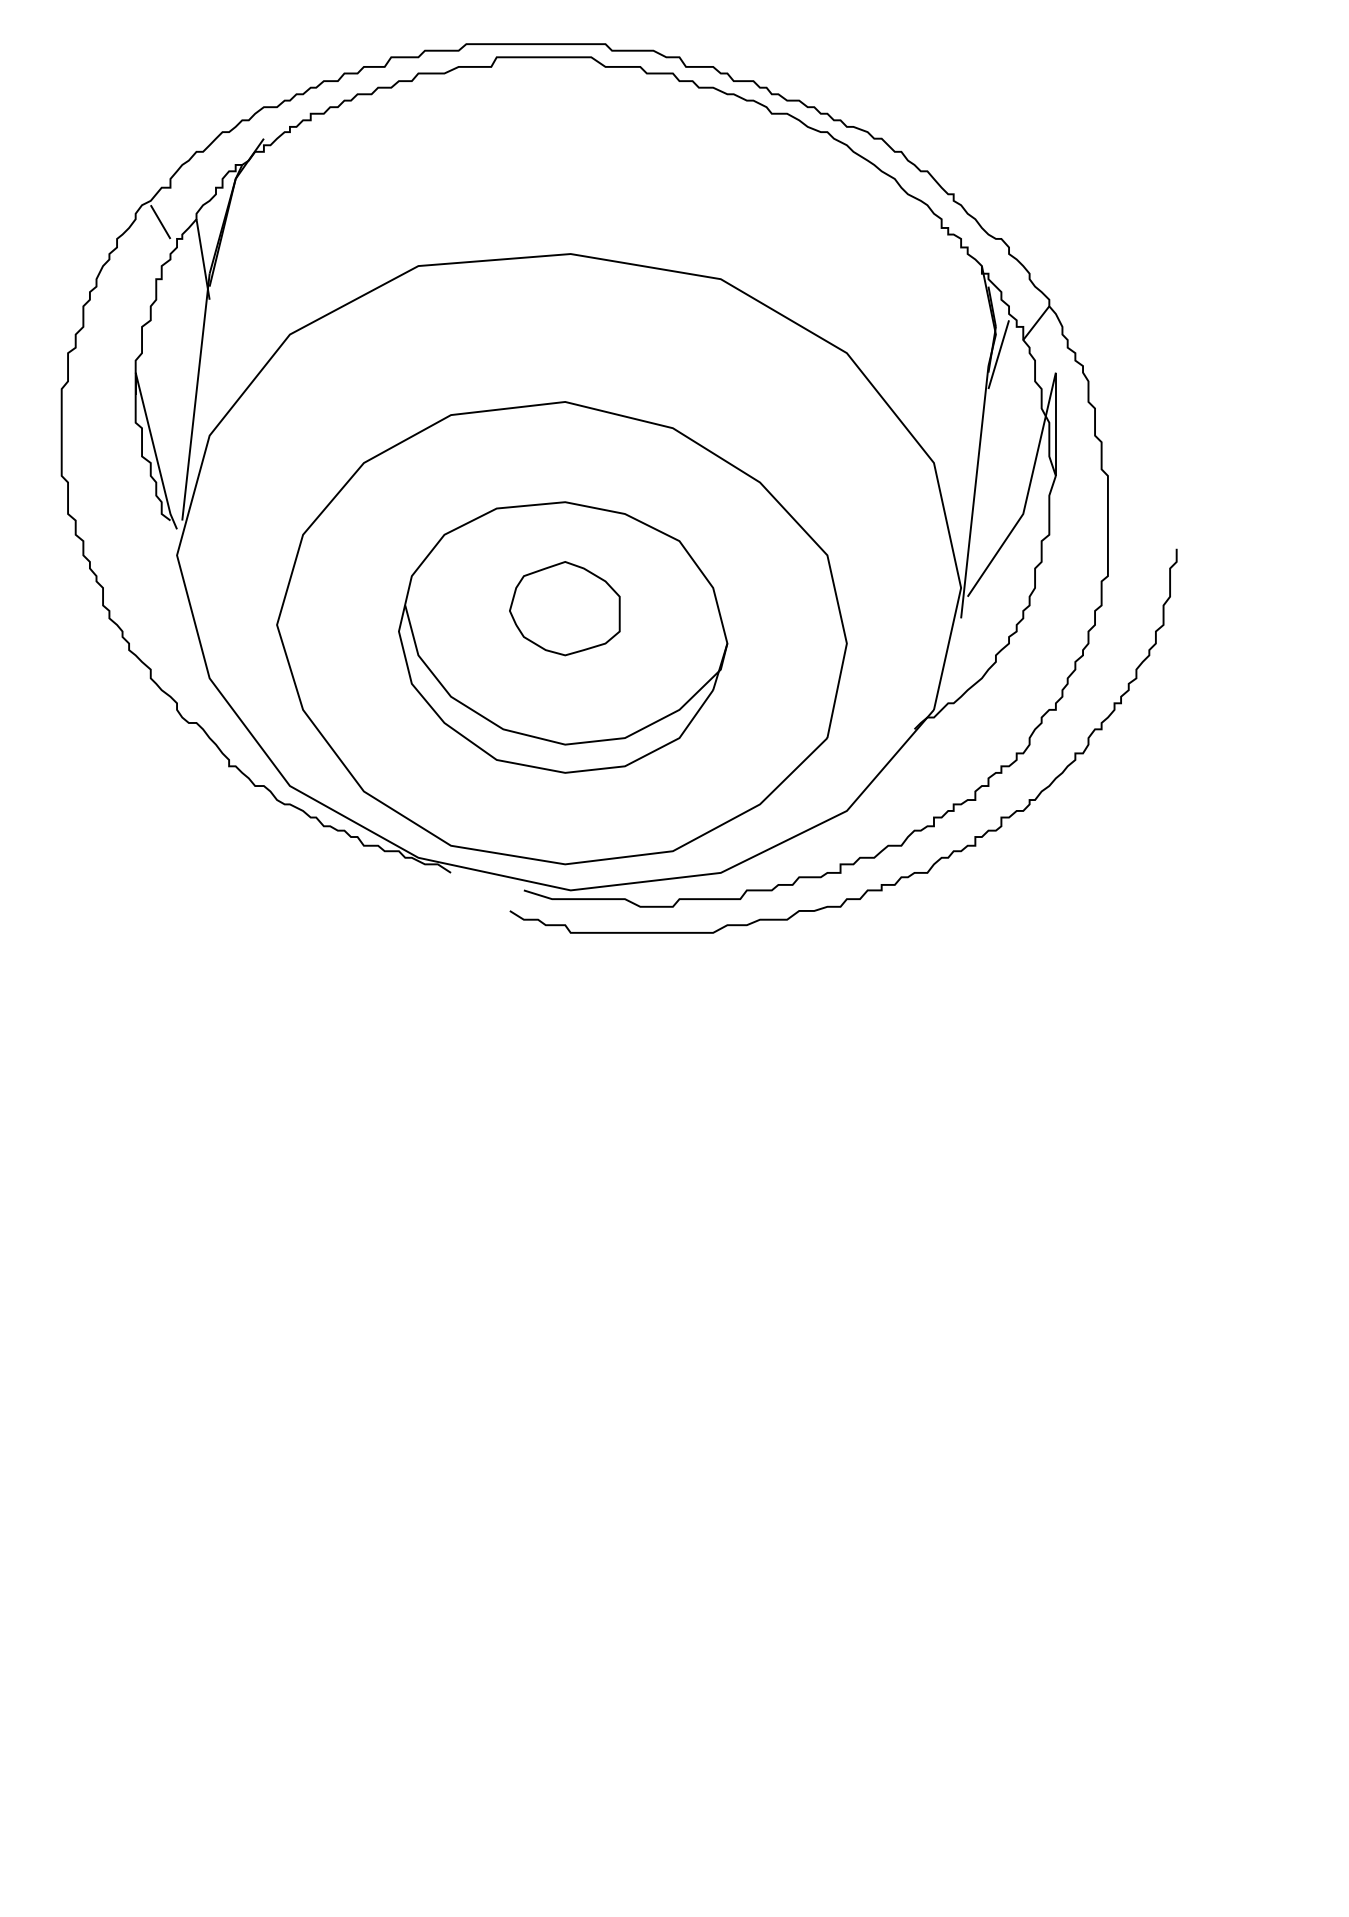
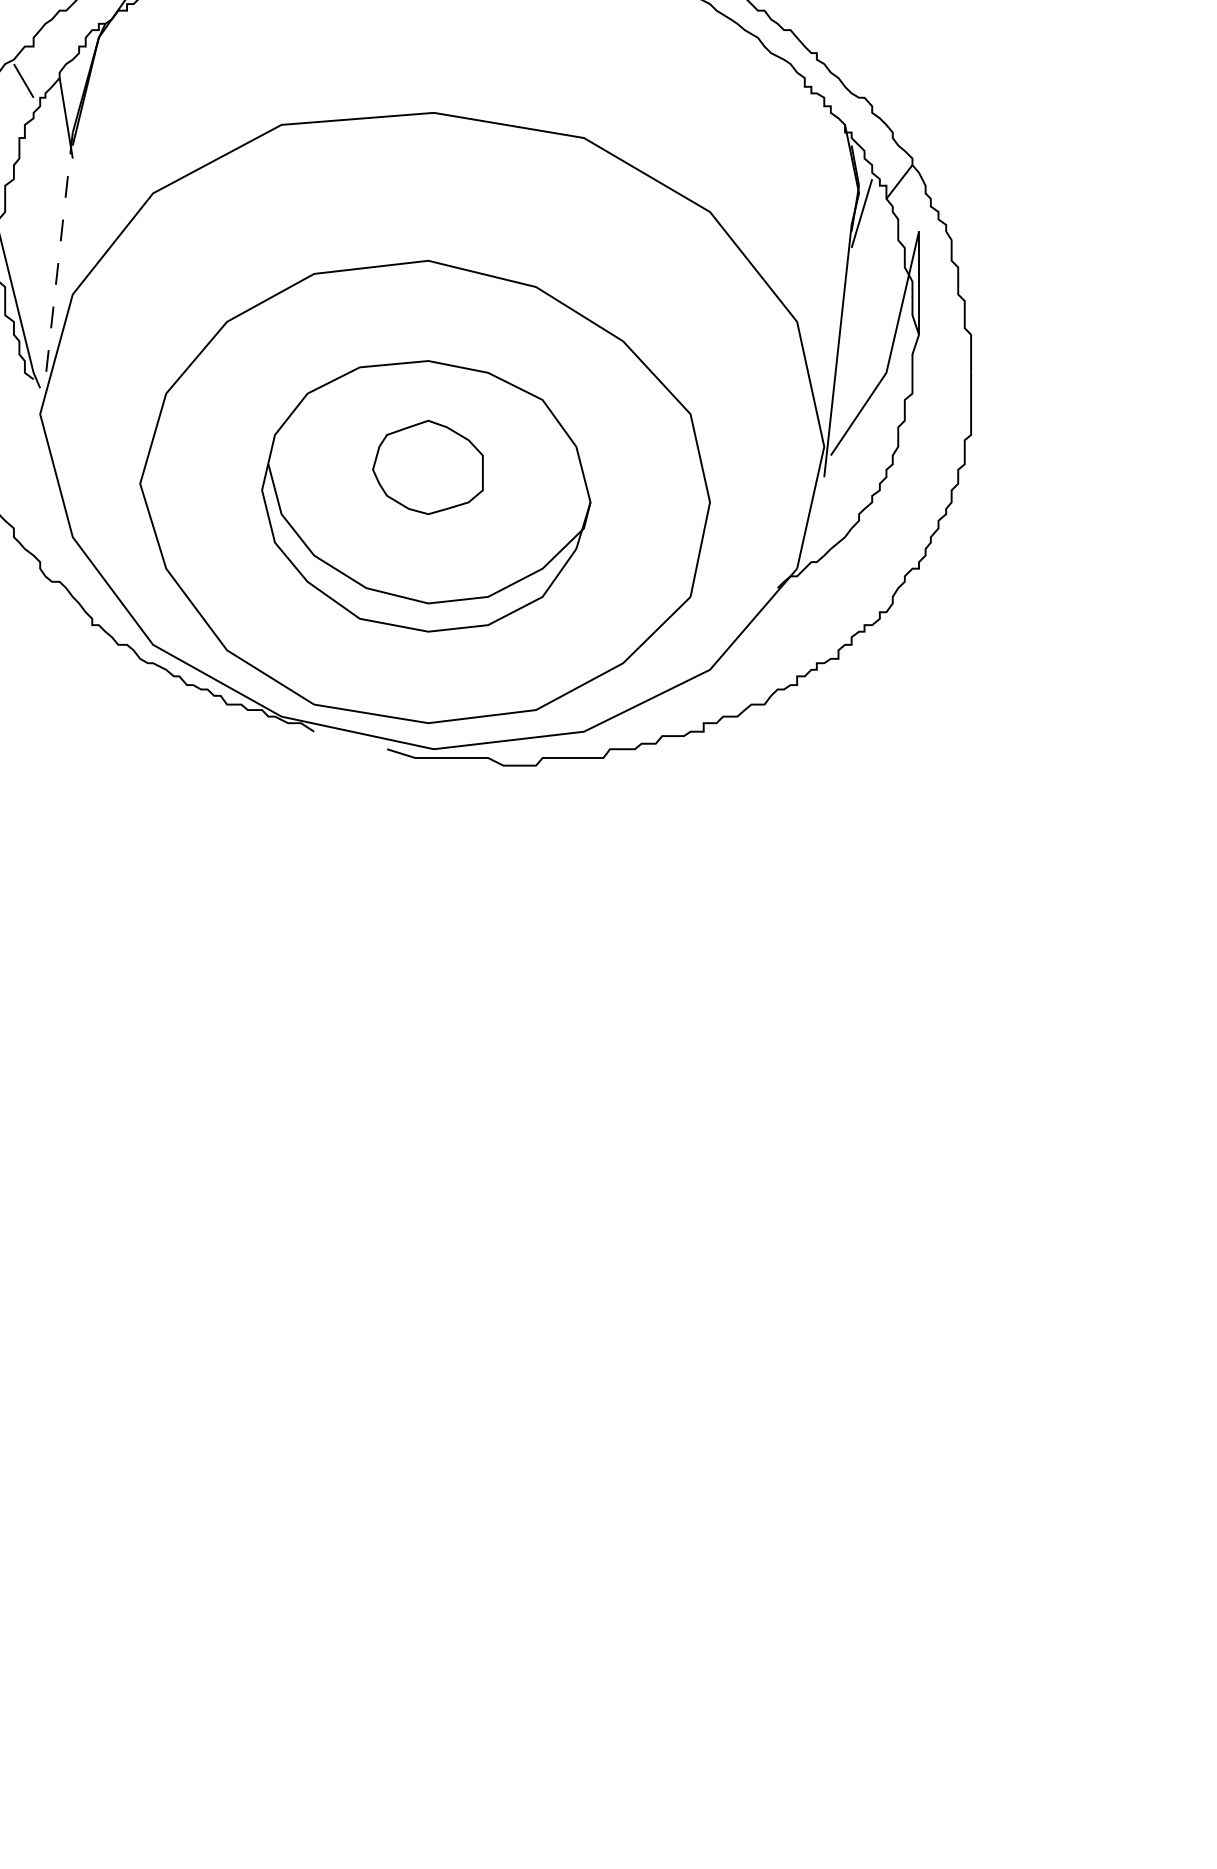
line: (195, 397) -> (58, 256), solid -> dashed
curve: (900, 876) -> (763, 735), removed

